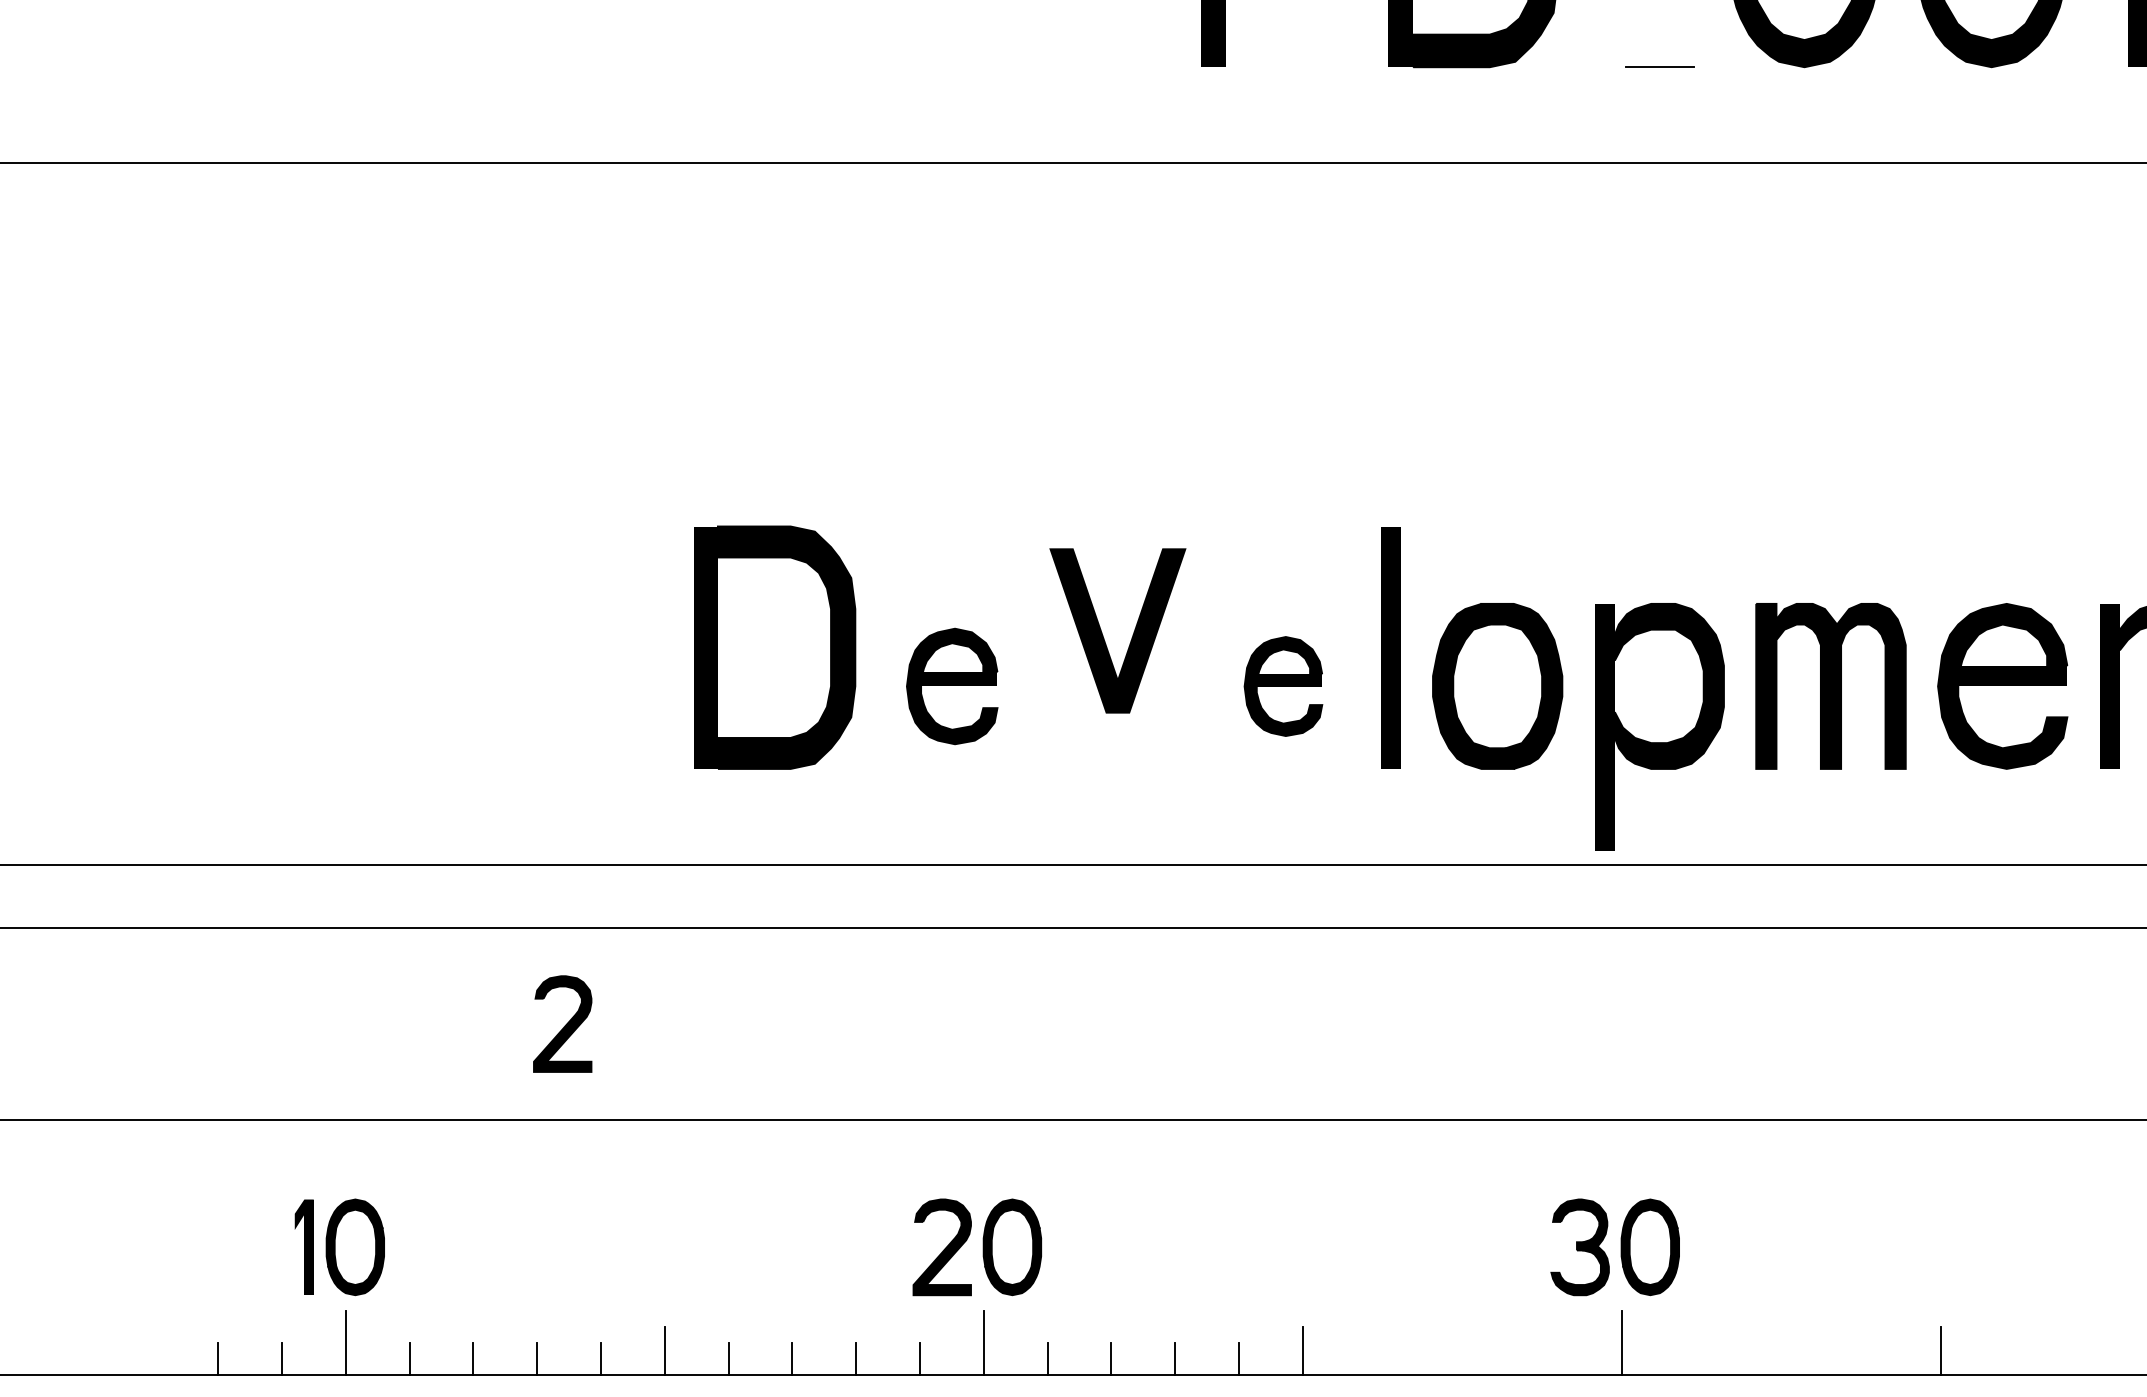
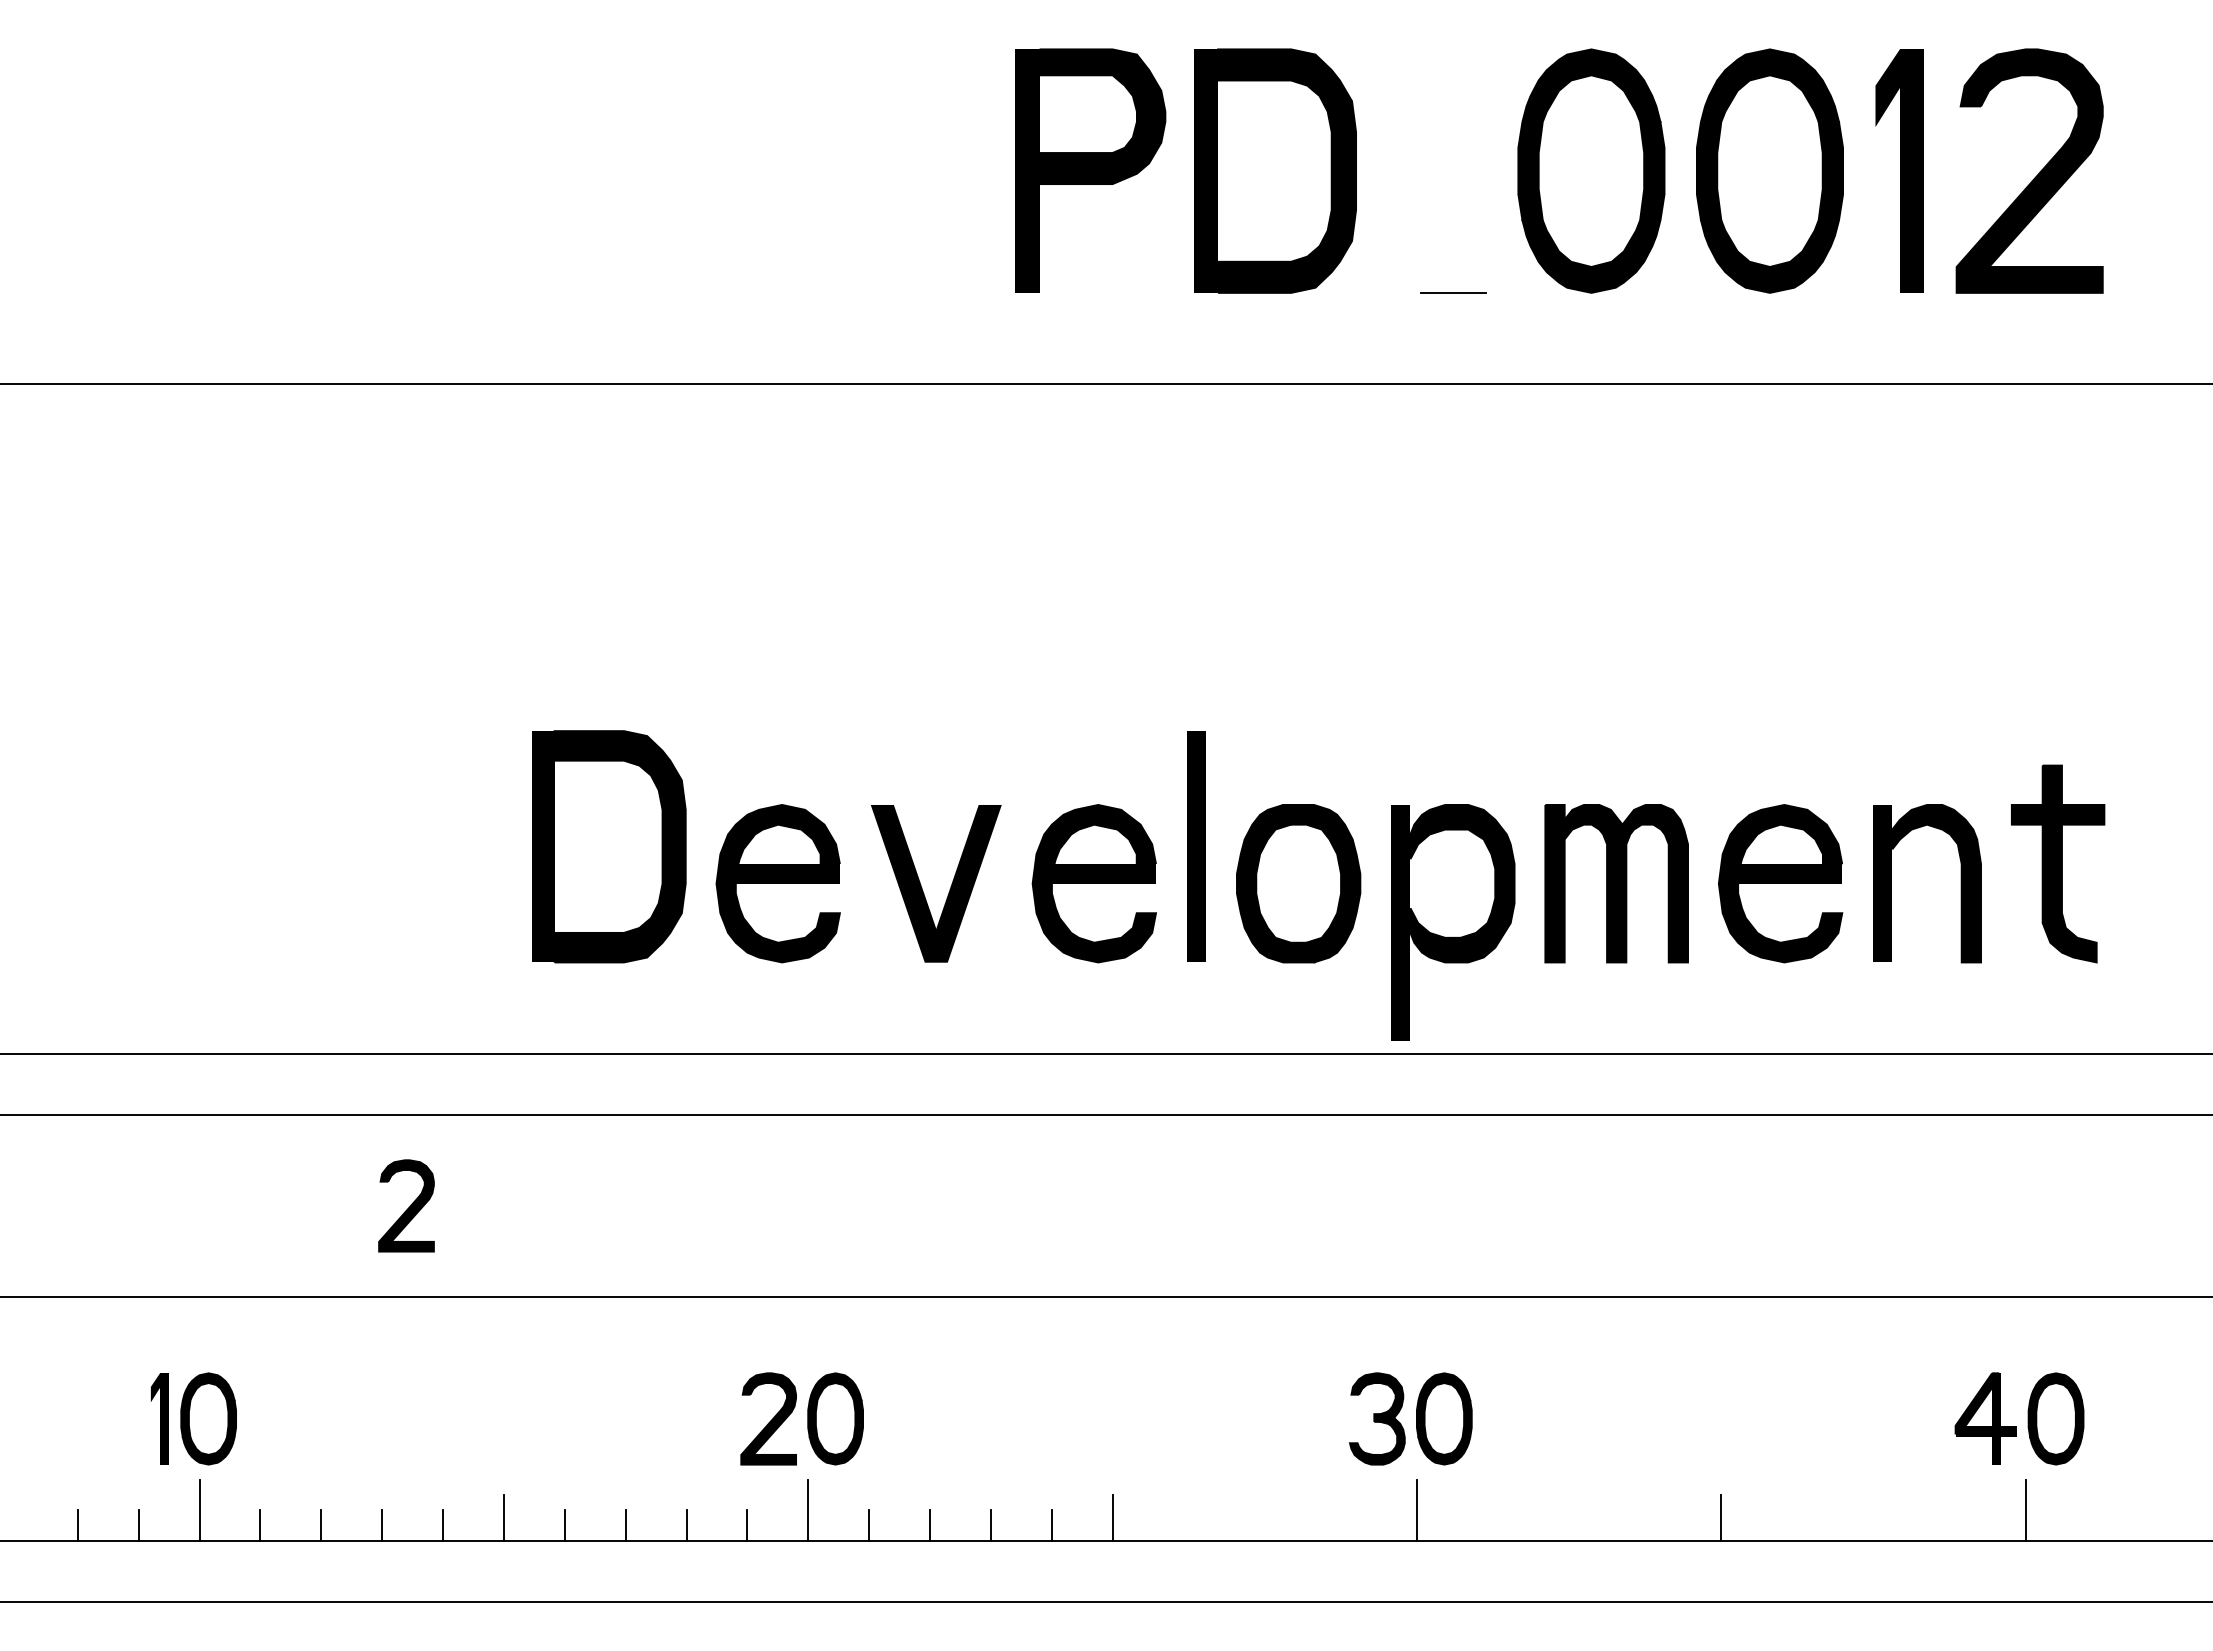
part: (1132, 633) -> (950, 886), moved
part: (951, 686) -> (777, 883), size x1.43
part: (1282, 686) -> (1093, 883), size x1.67

